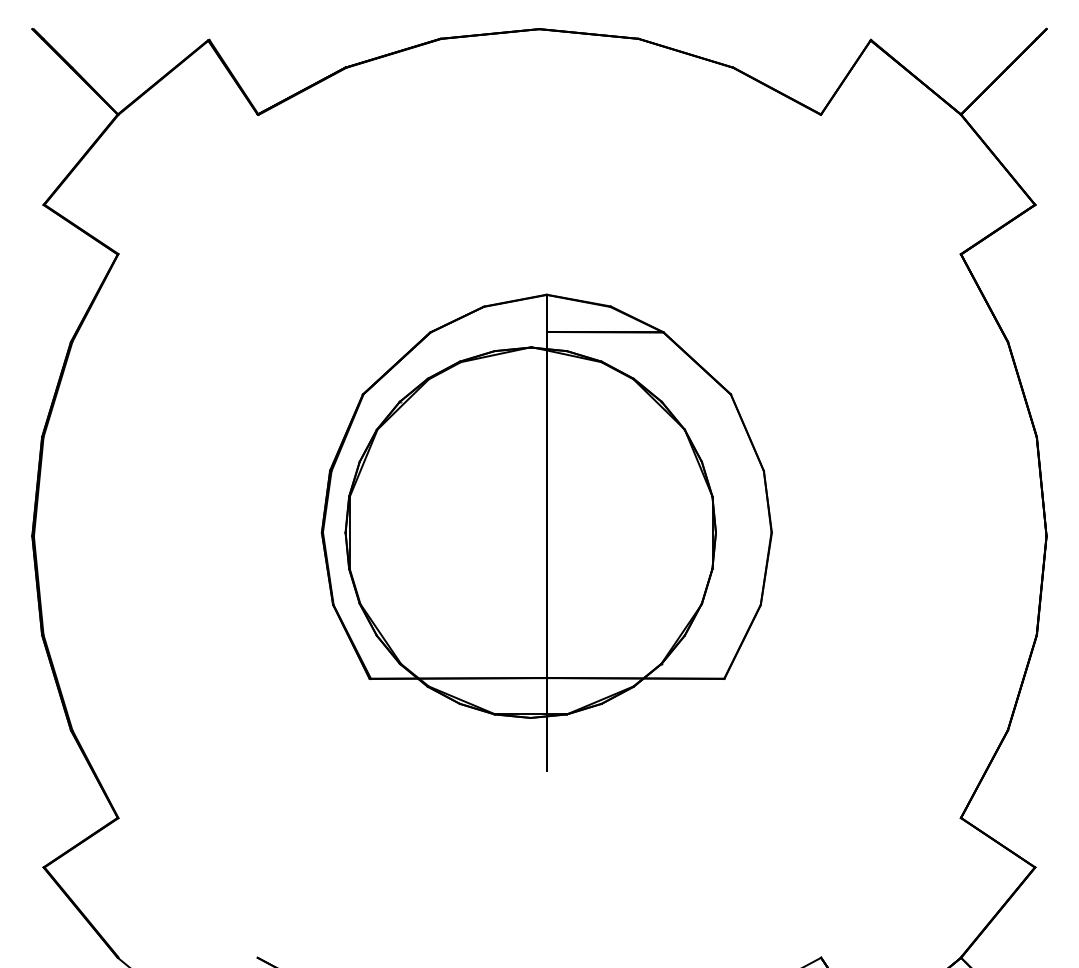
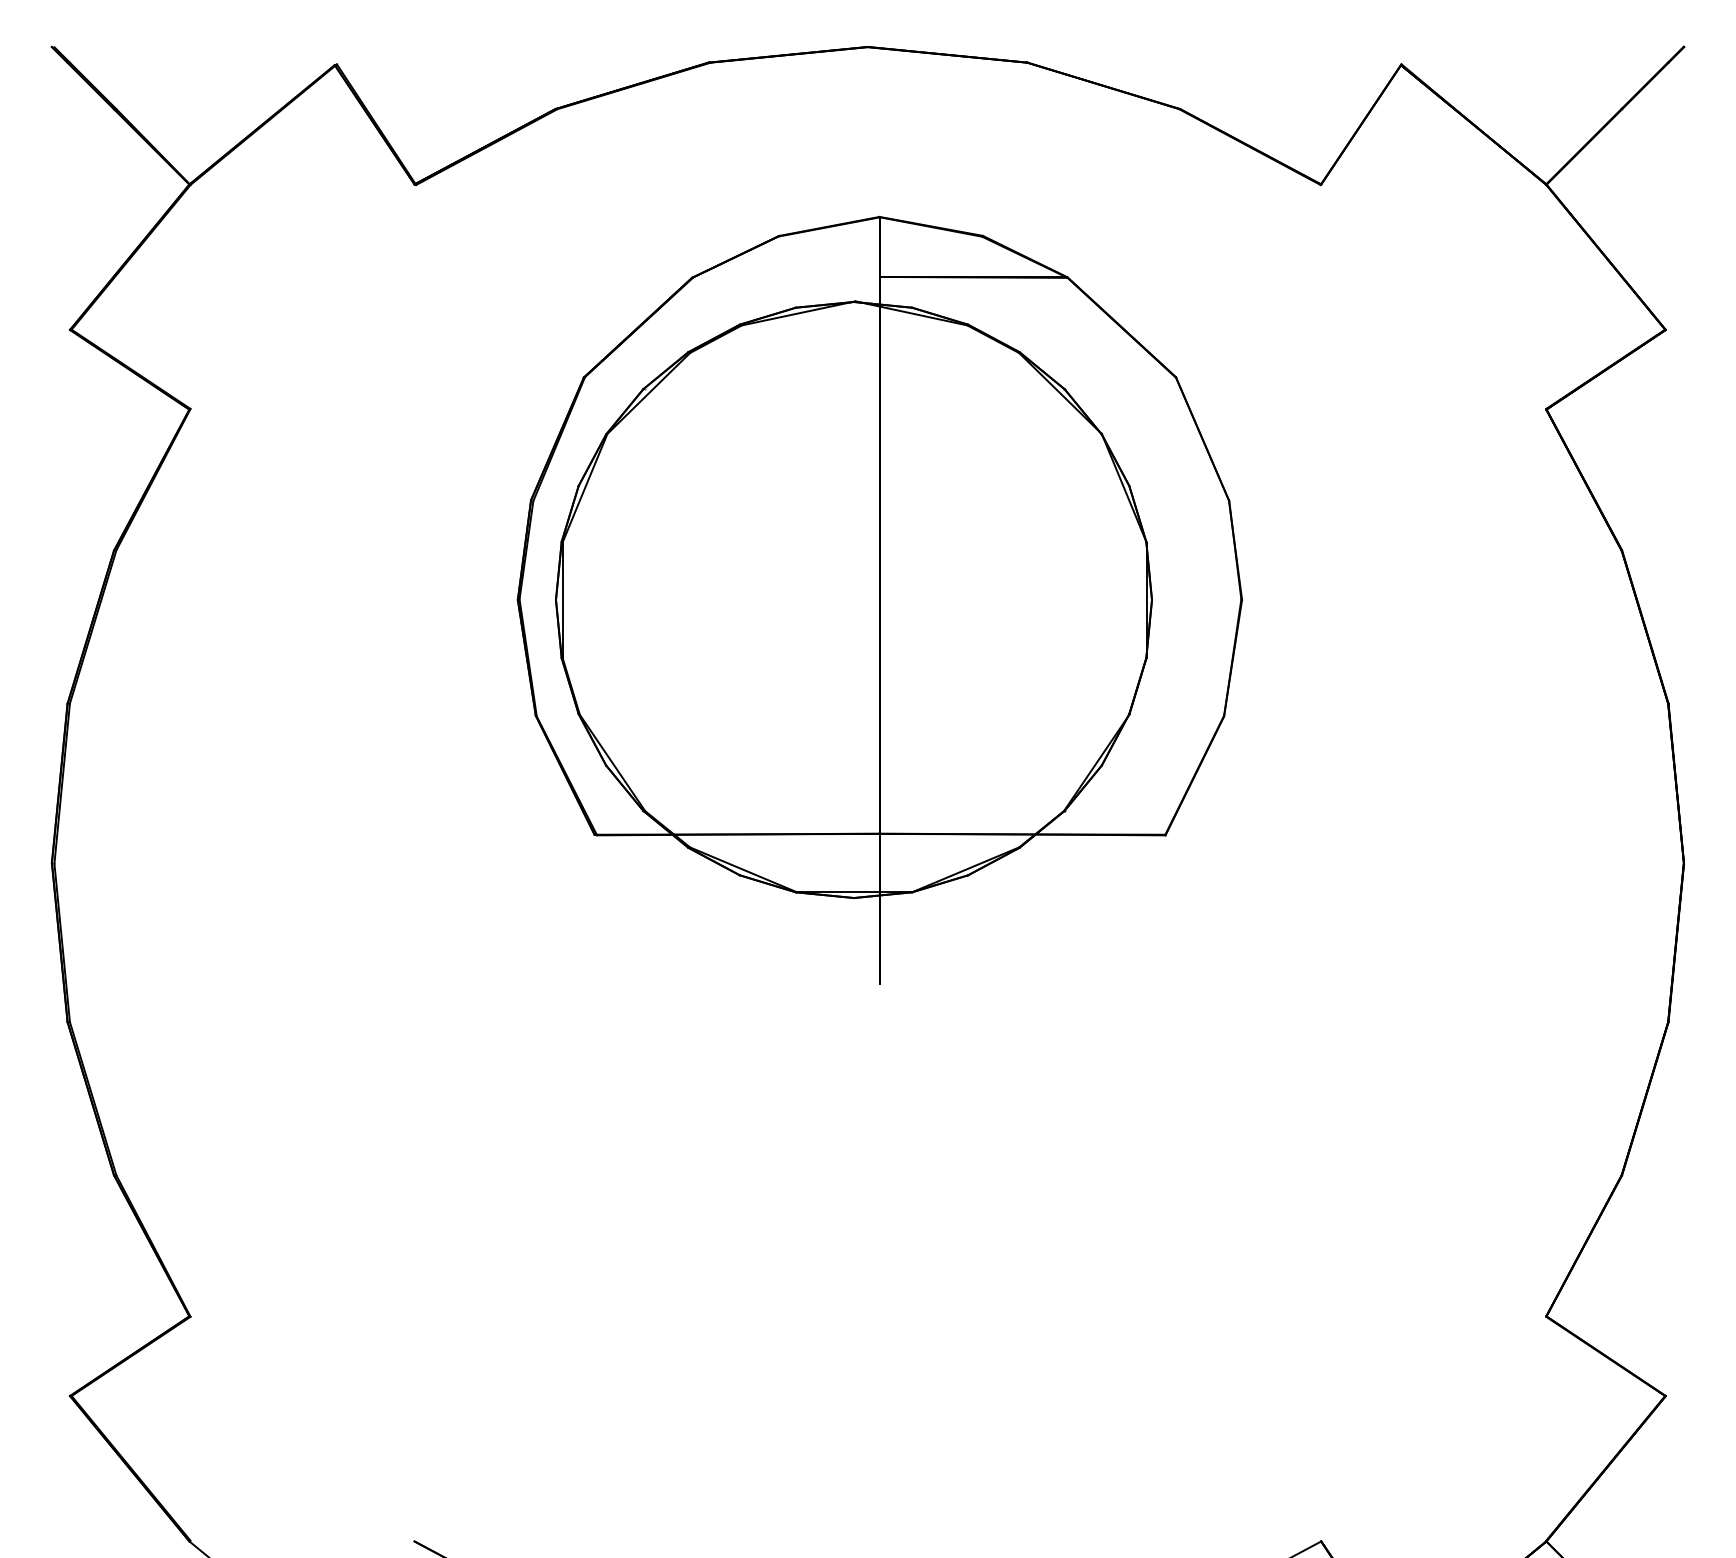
part: (546, 532) -> (879, 599), moved

